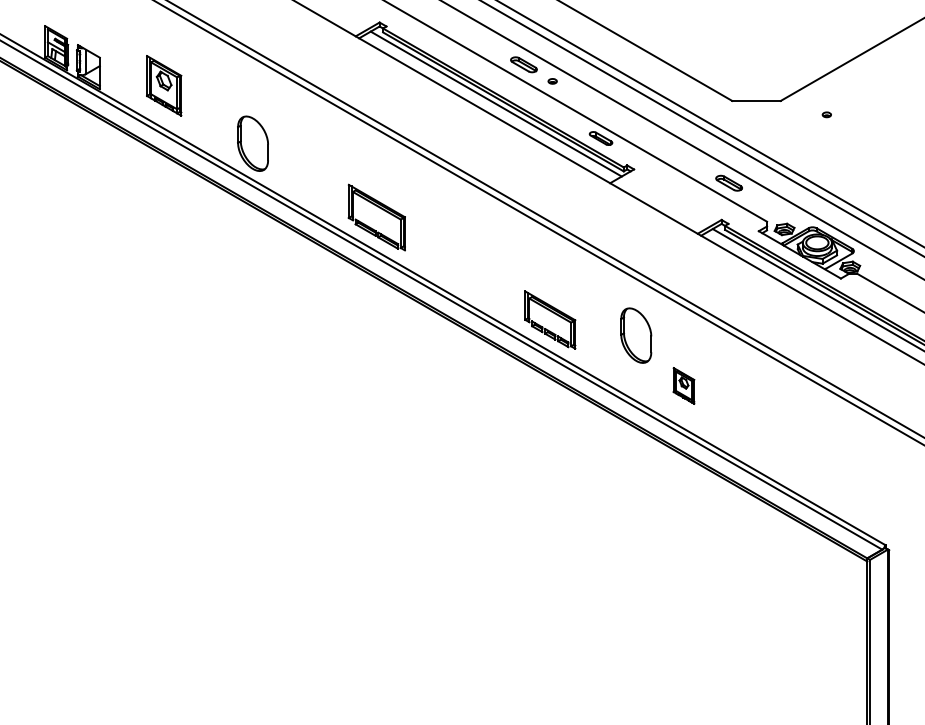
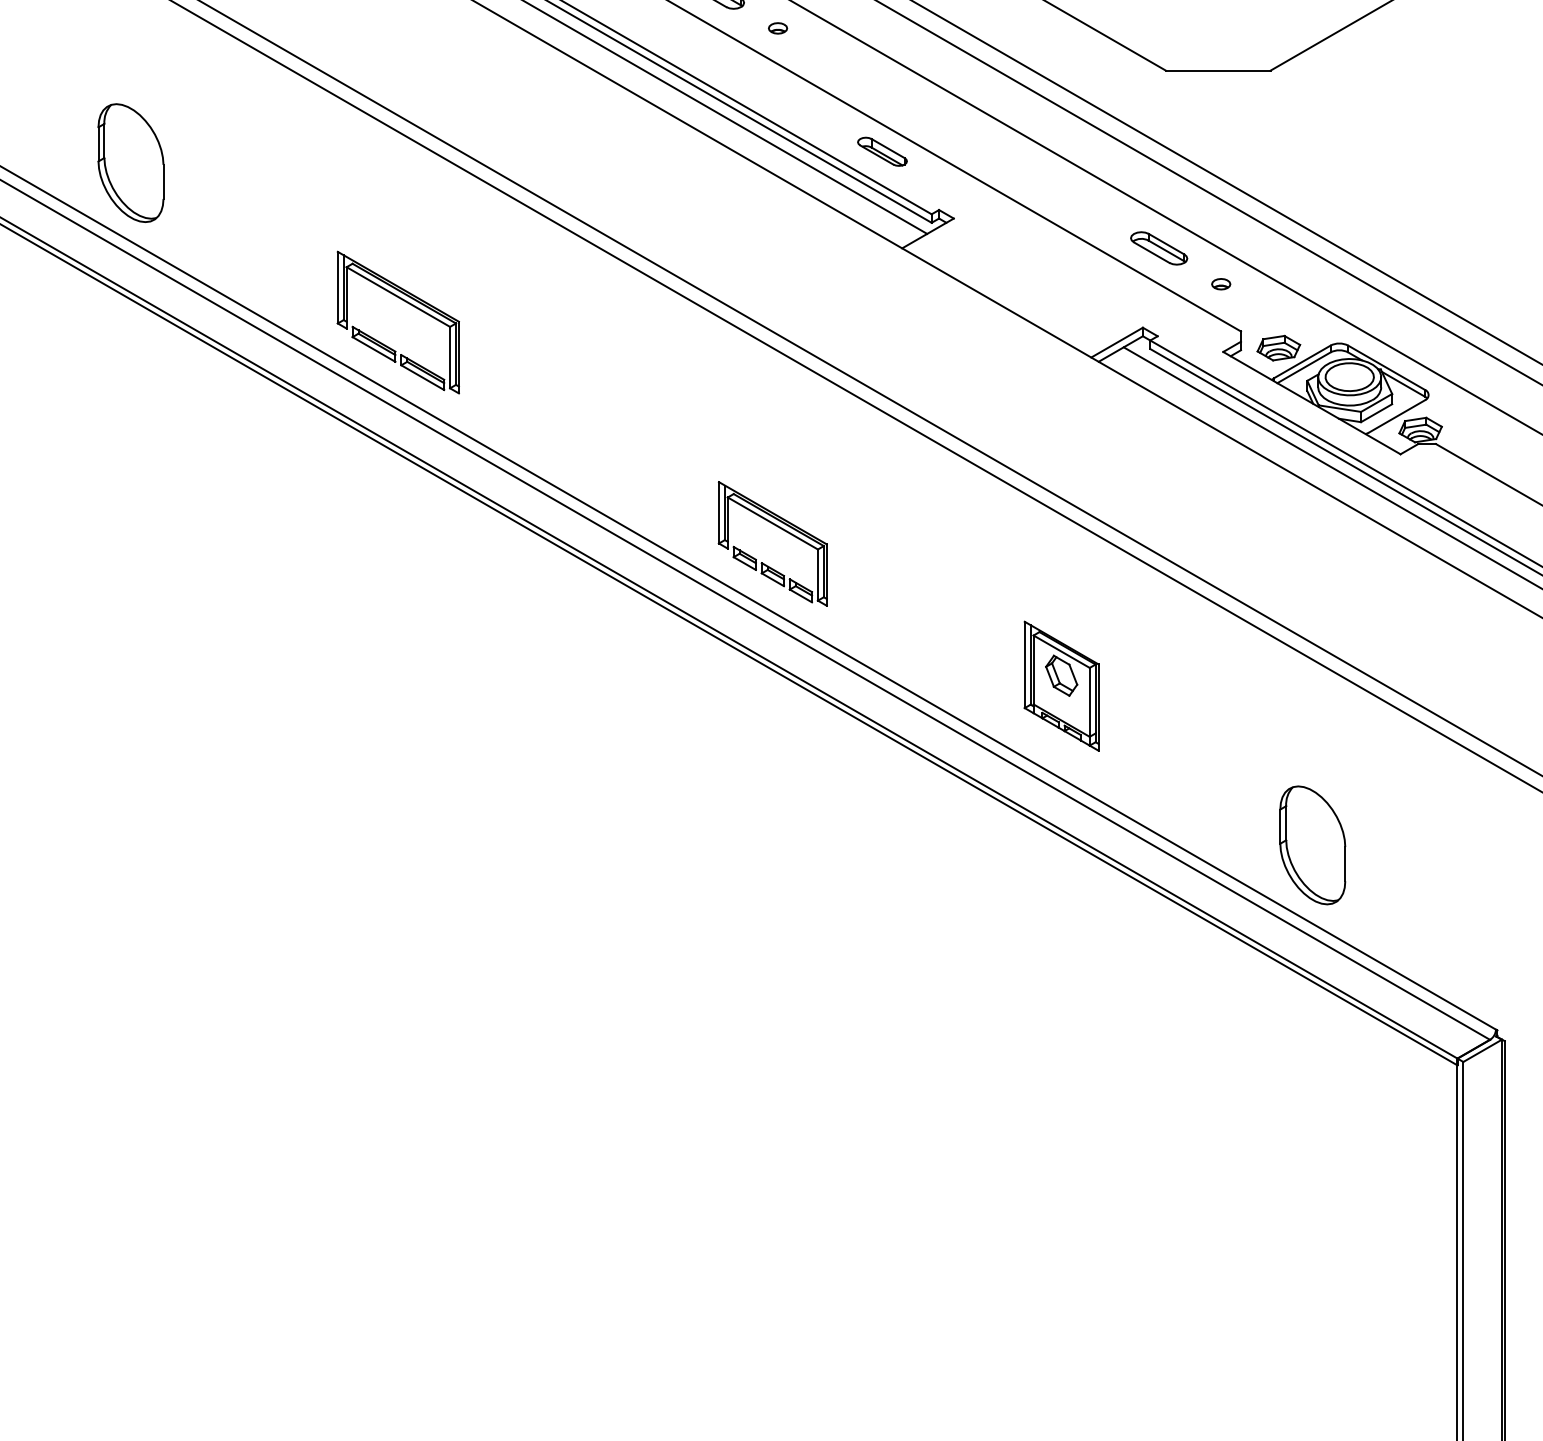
part: (826, 114) -> (1220, 283), moved
part: (636, 335) -> (1313, 845), moved
part: (683, 385) -> (1060, 685), size x1.67

